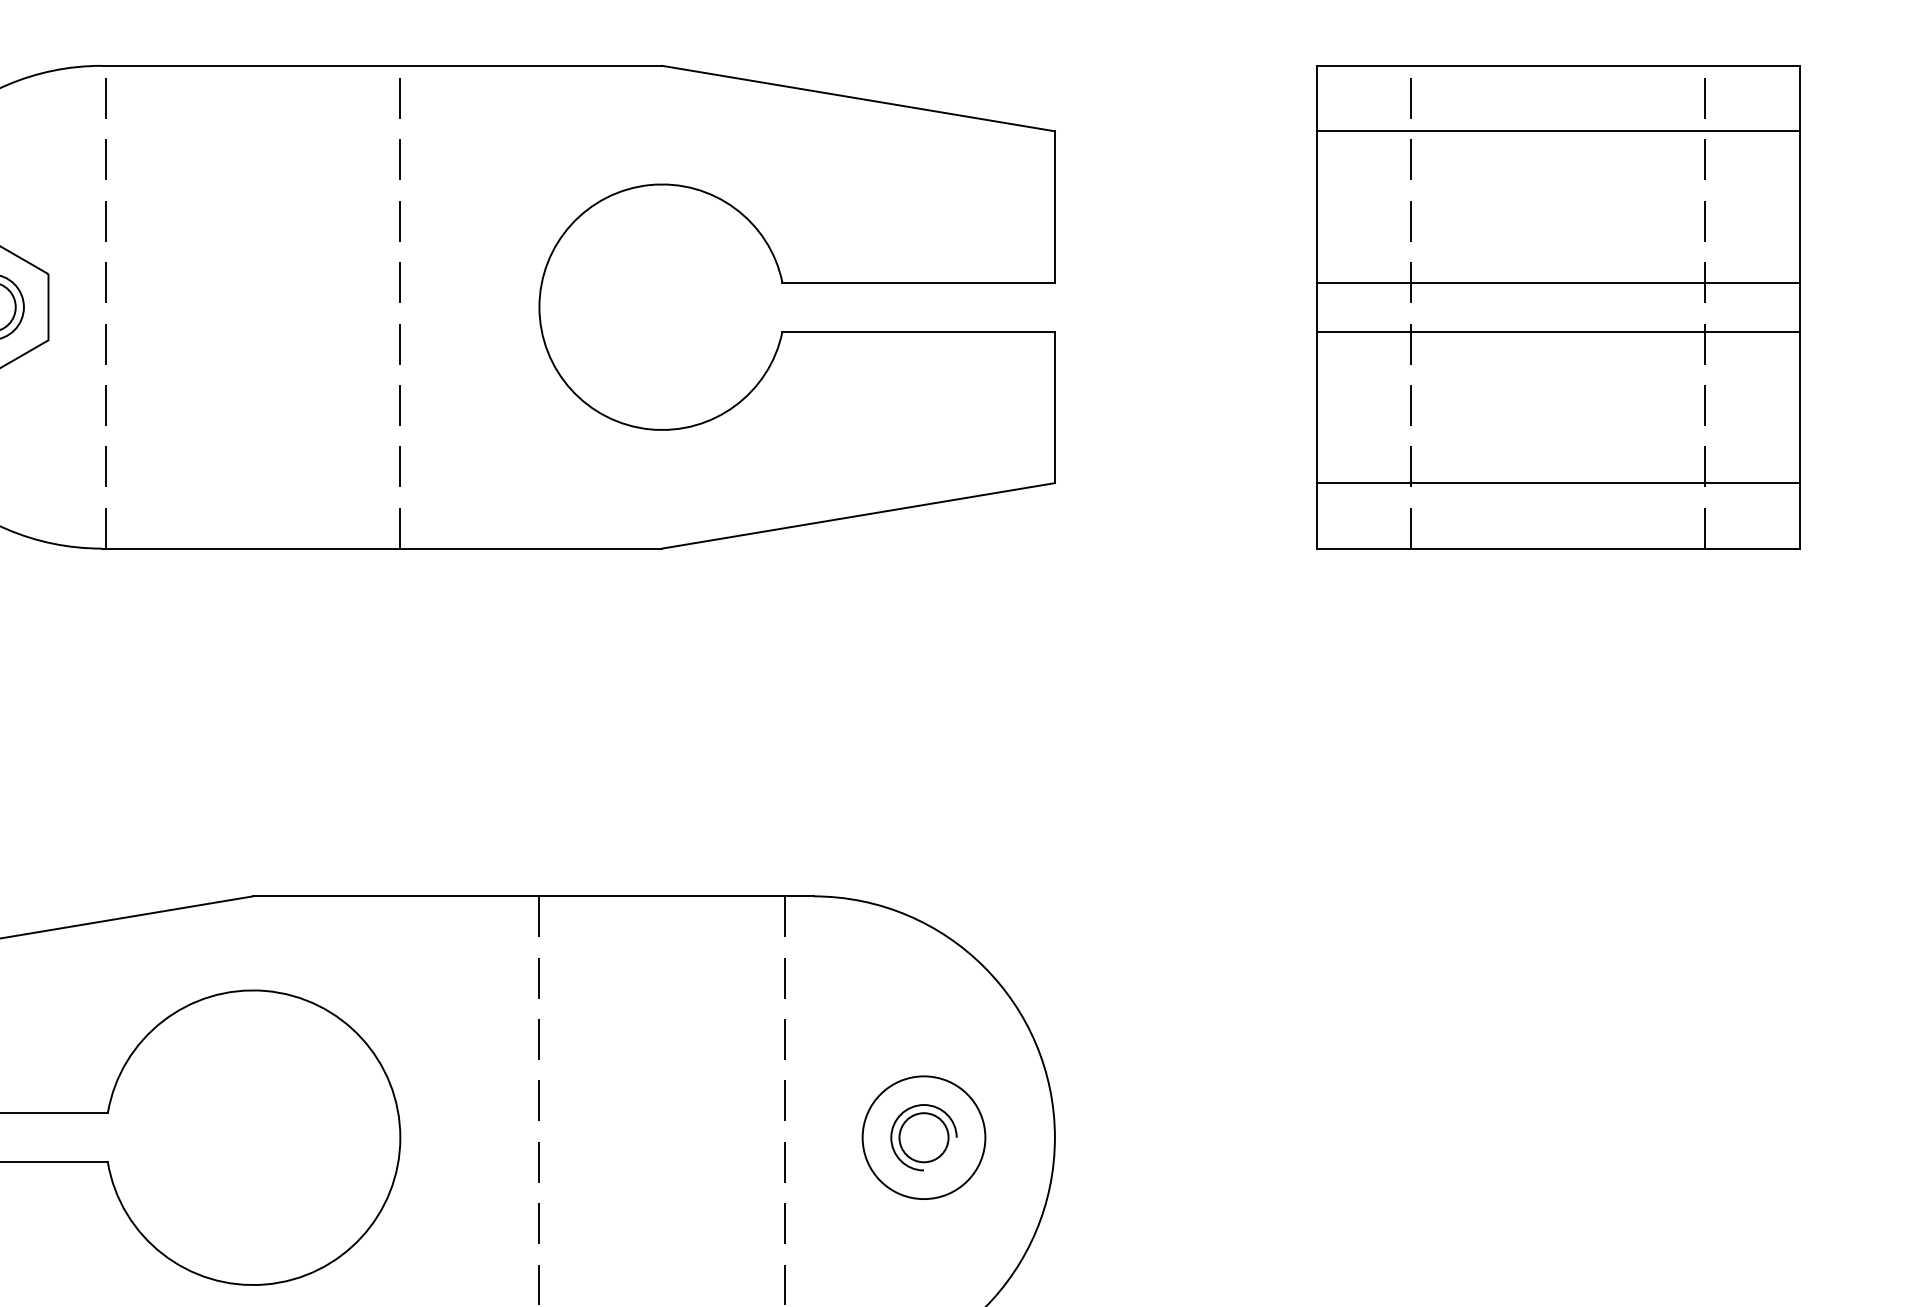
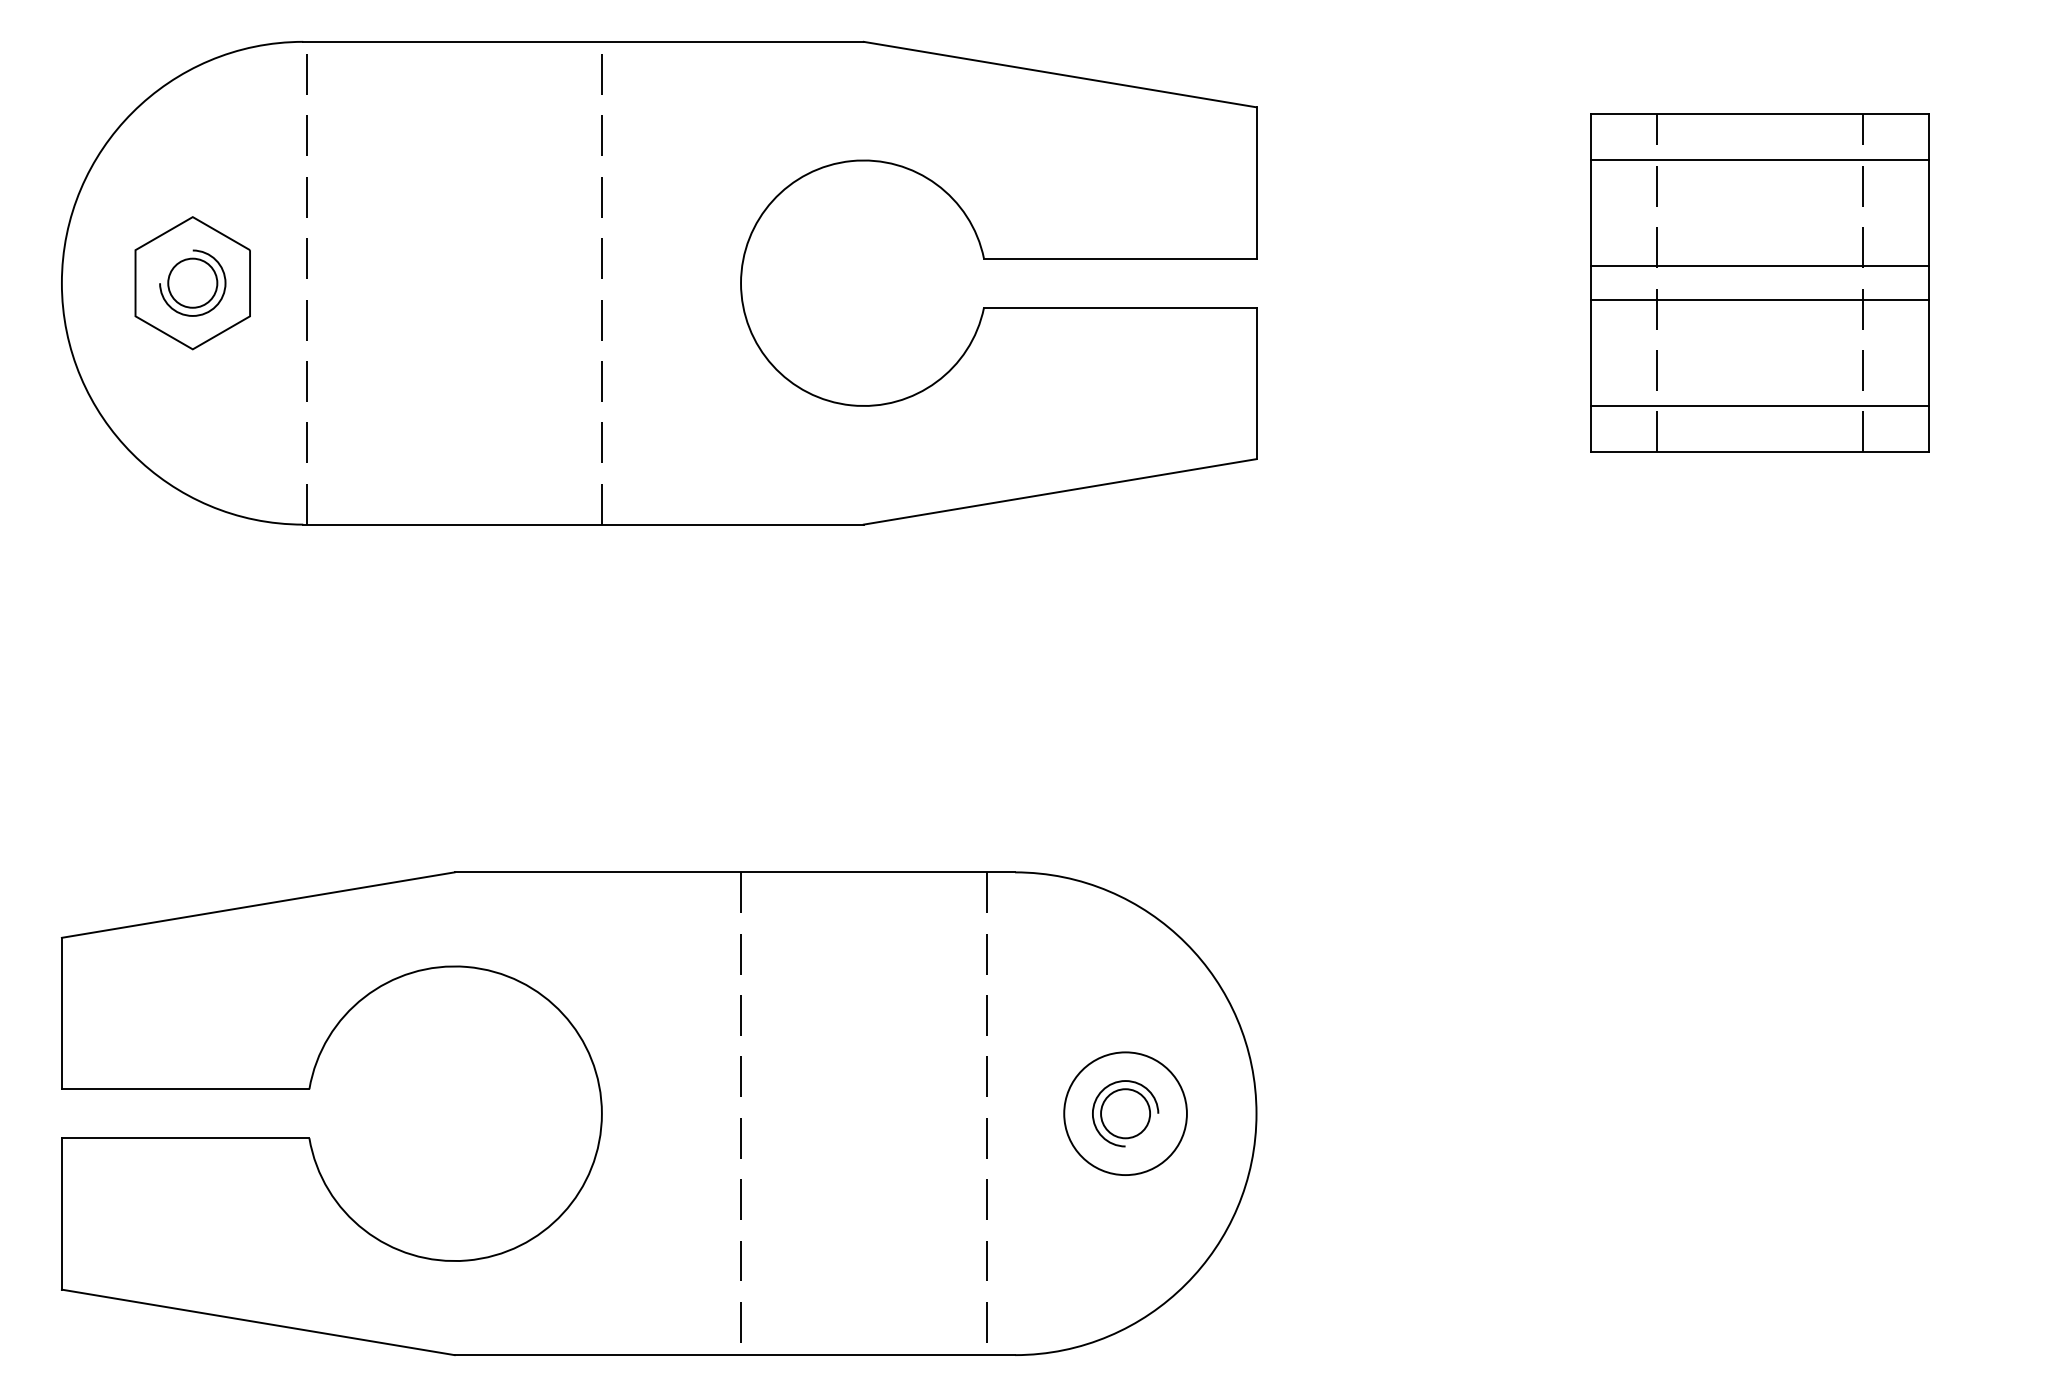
part: (1557, 307) -> (1759, 283), size x0.7

